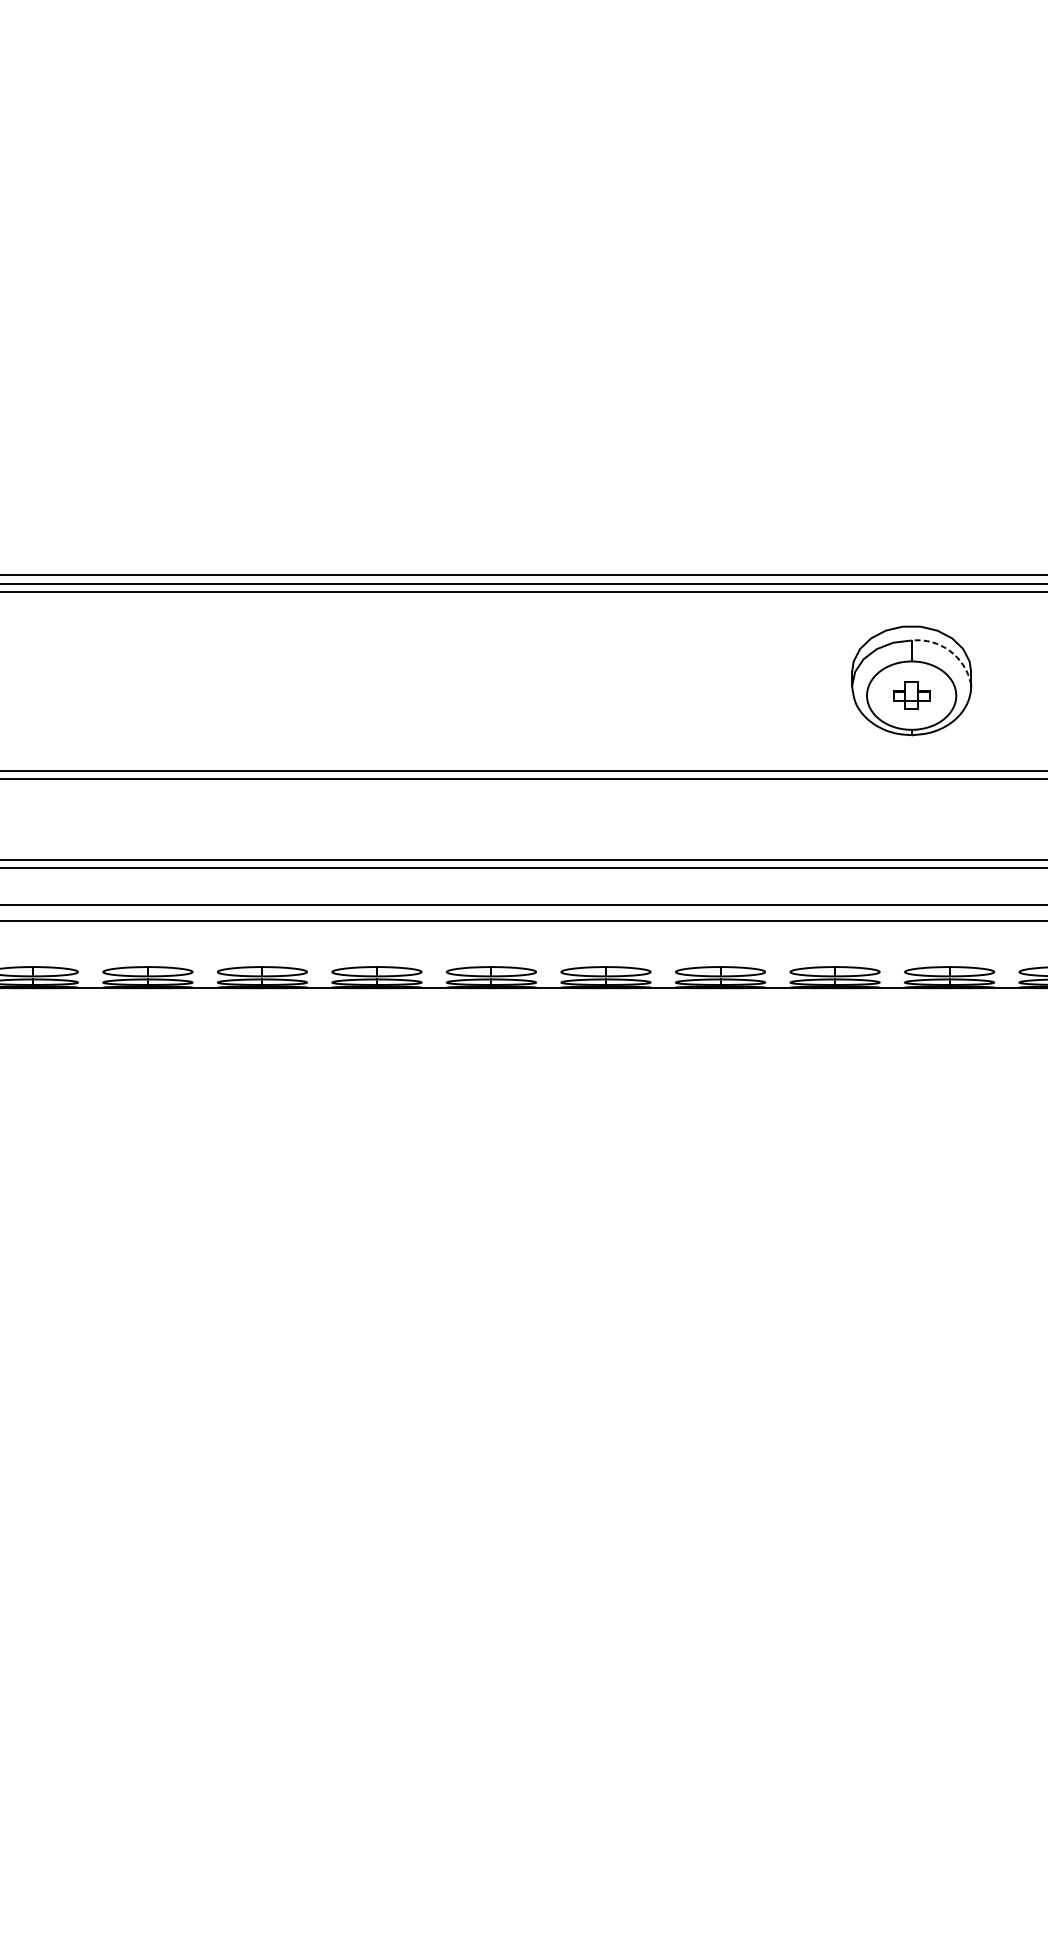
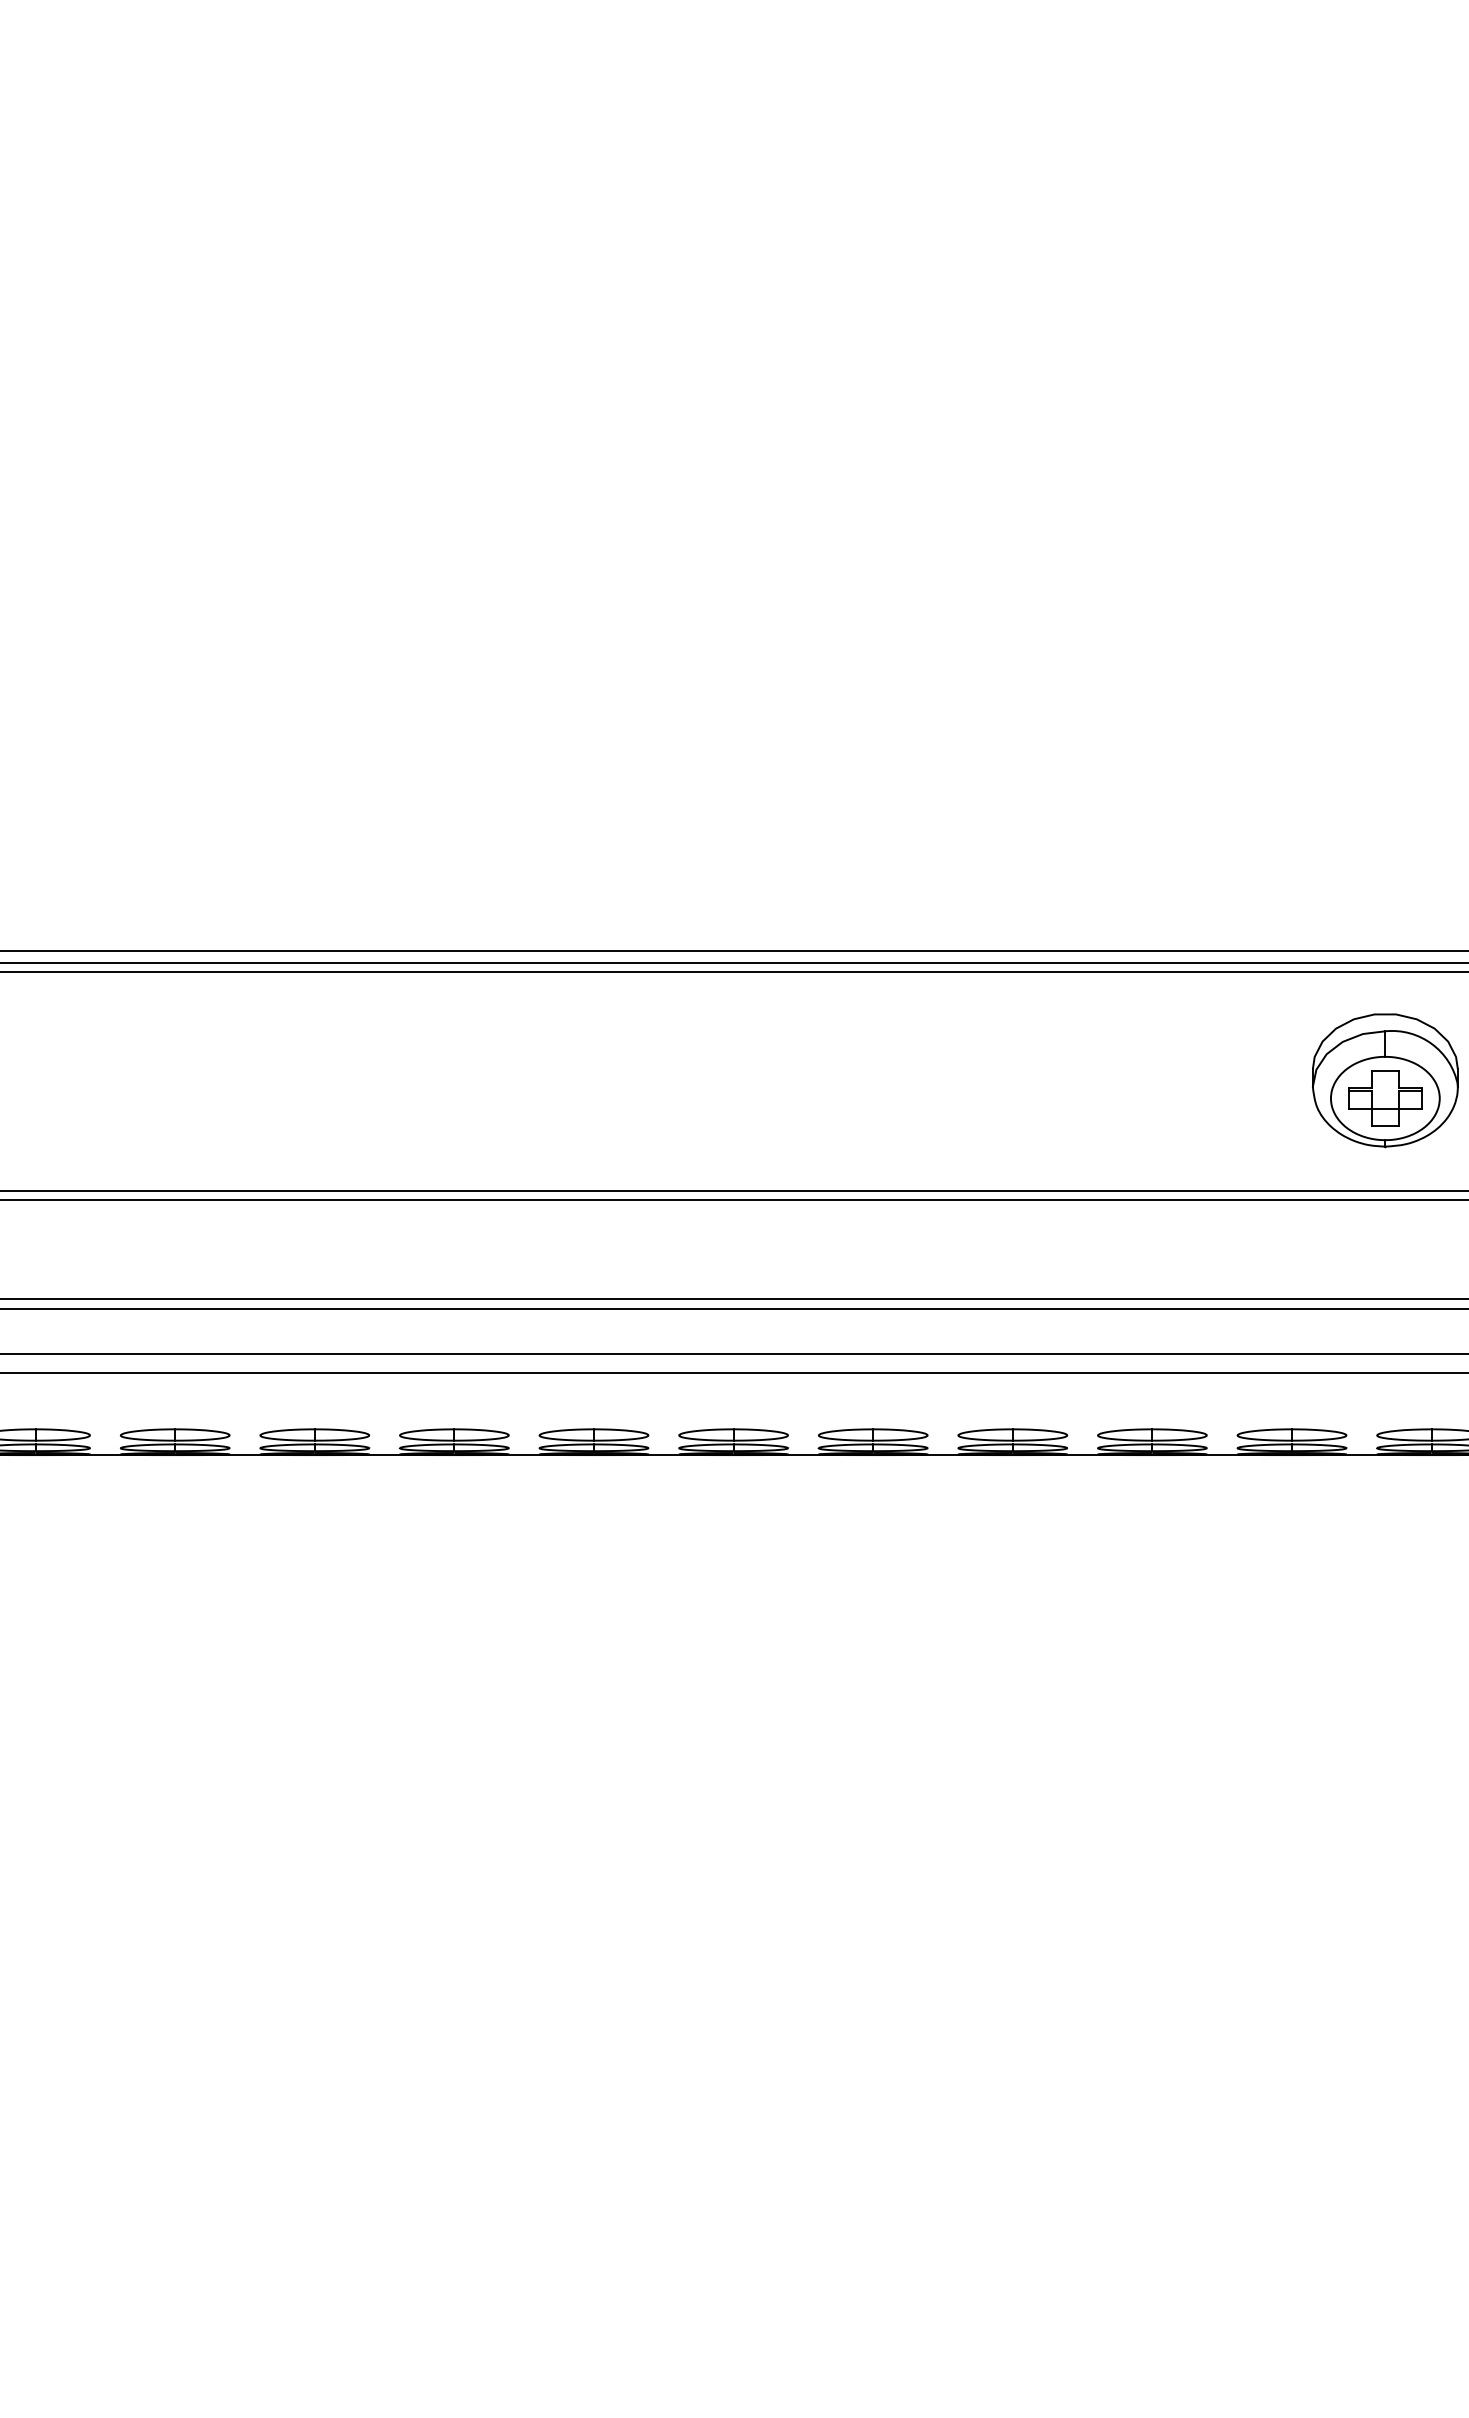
arc: (949, 651) -> (1431, 1044), dashed -> solid
part: (911, 695) -> (1385, 1098), size x1.67

